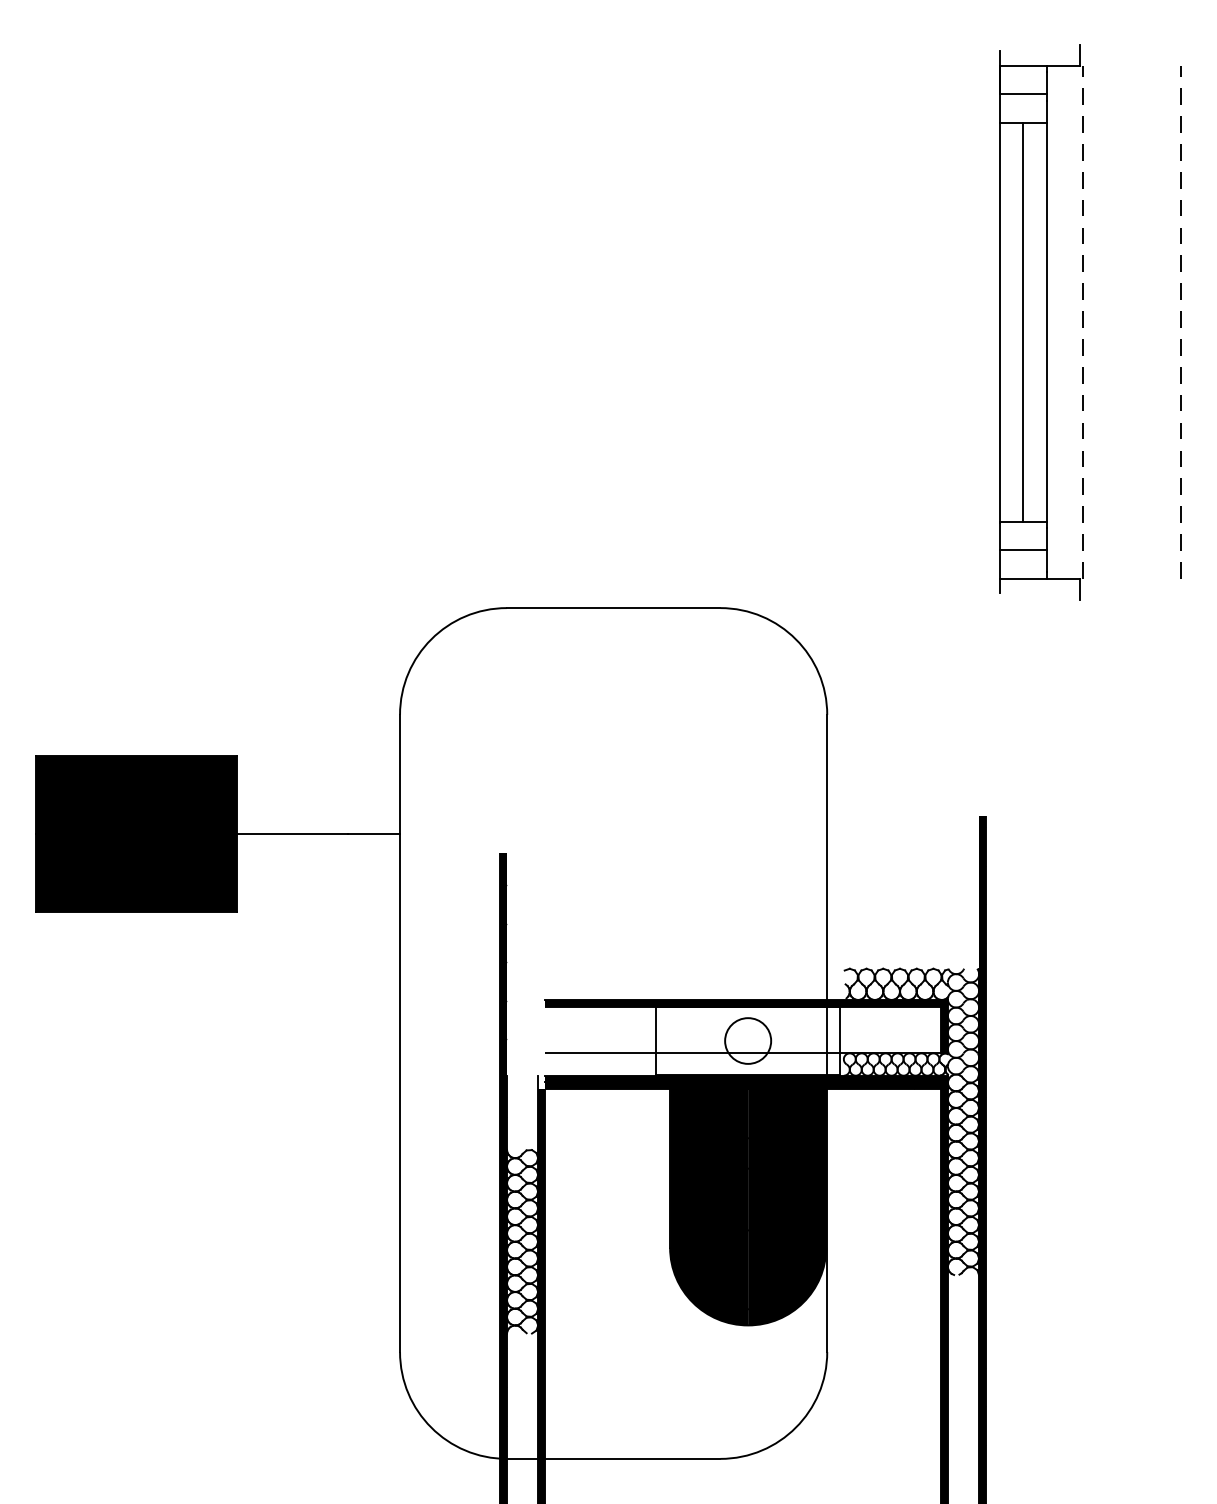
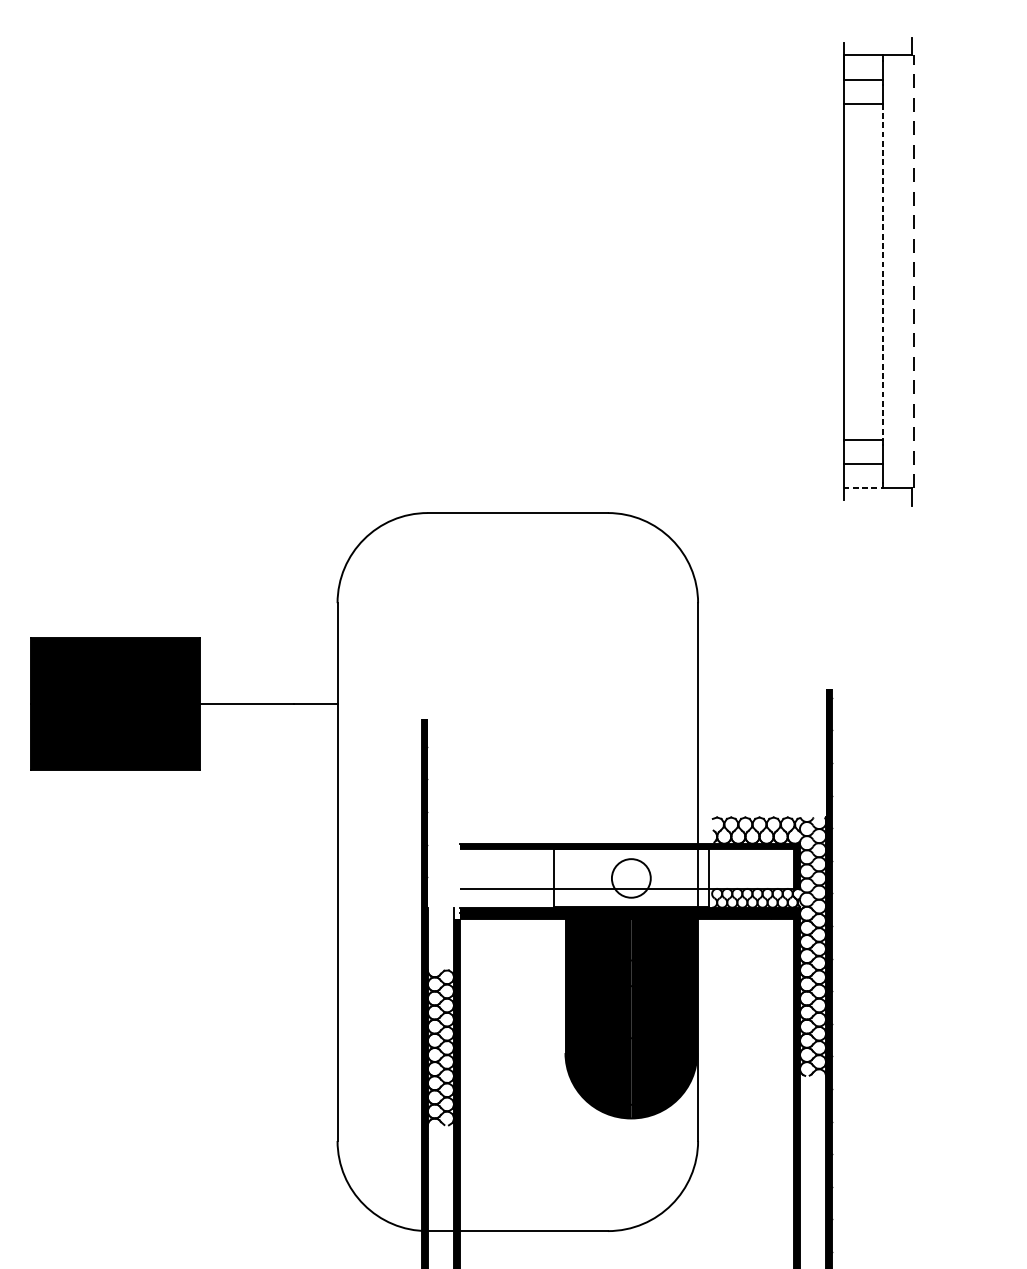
line: (1023, 322) -> (863, 272), removed
line: (1046, 322) -> (883, 272), solid -> dashed
line: (1180, 322) -> (996, 272), removed
line: (1023, 578) -> (863, 488), solid -> dashed

